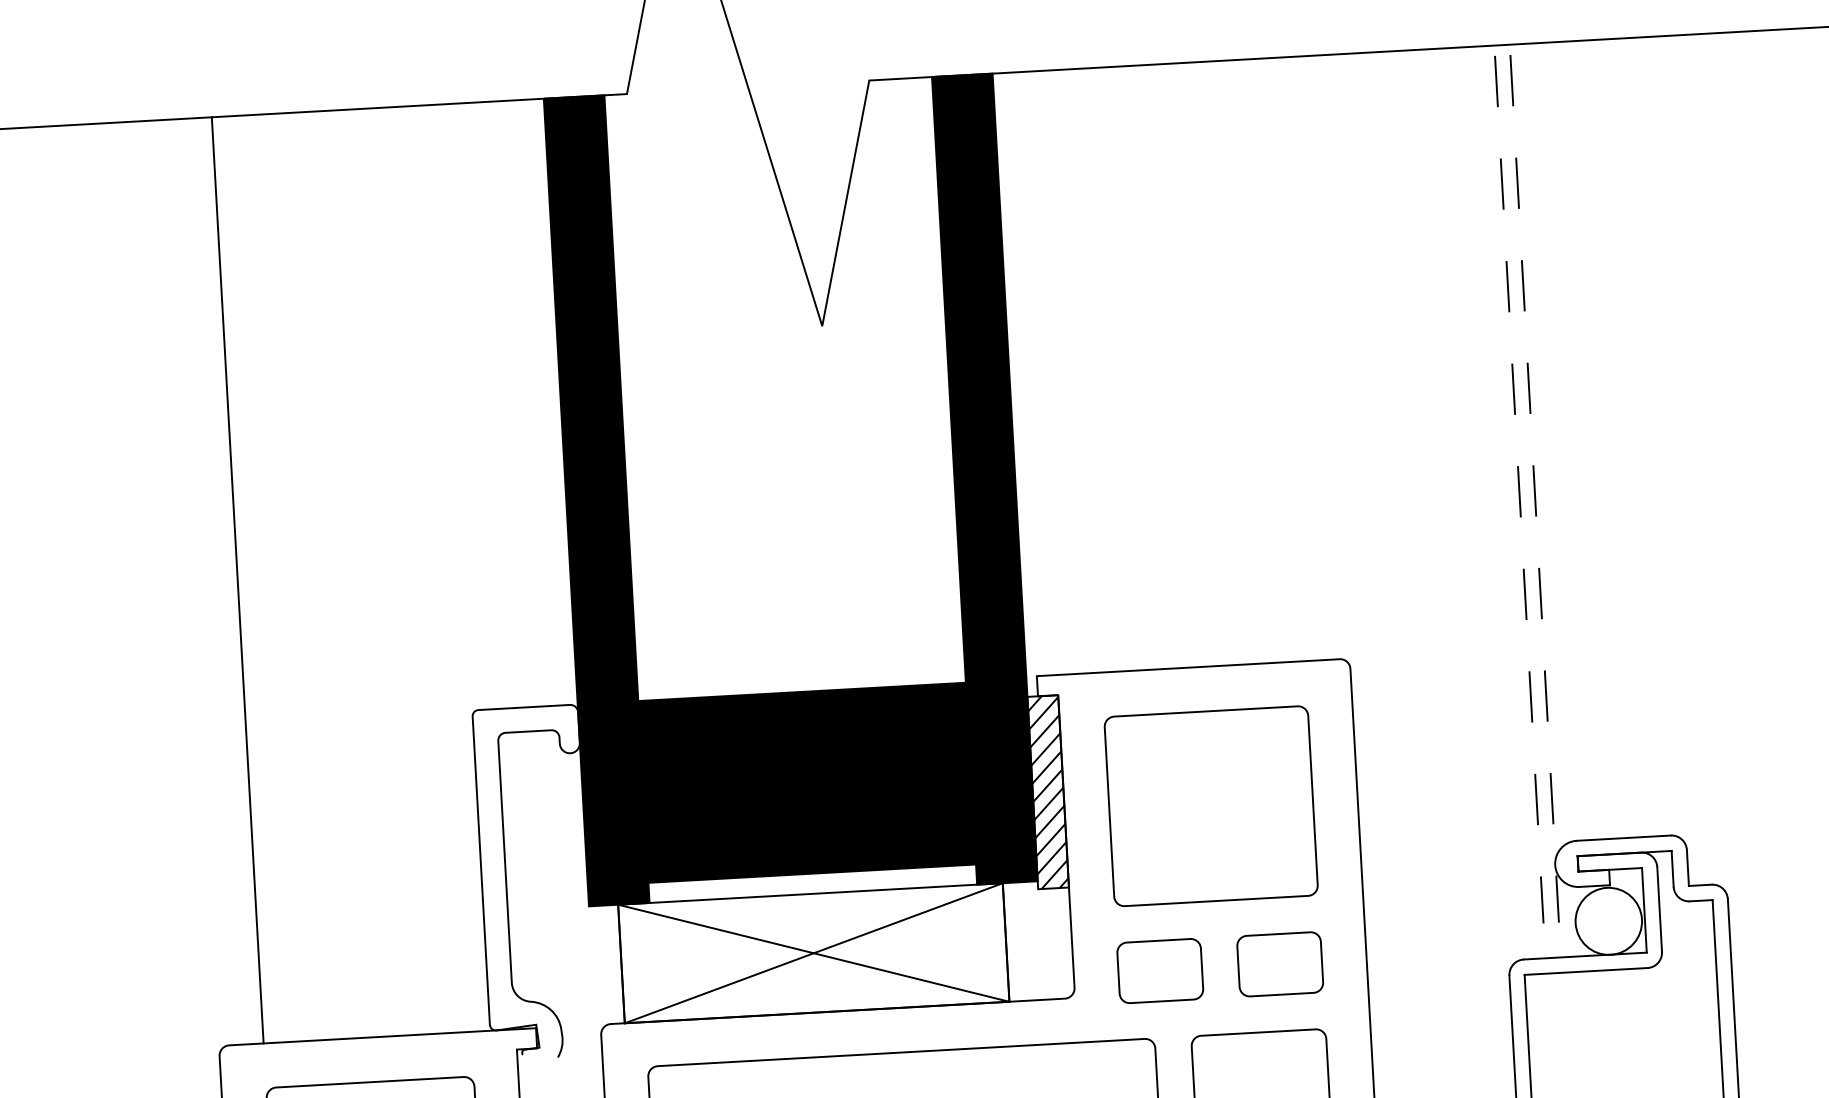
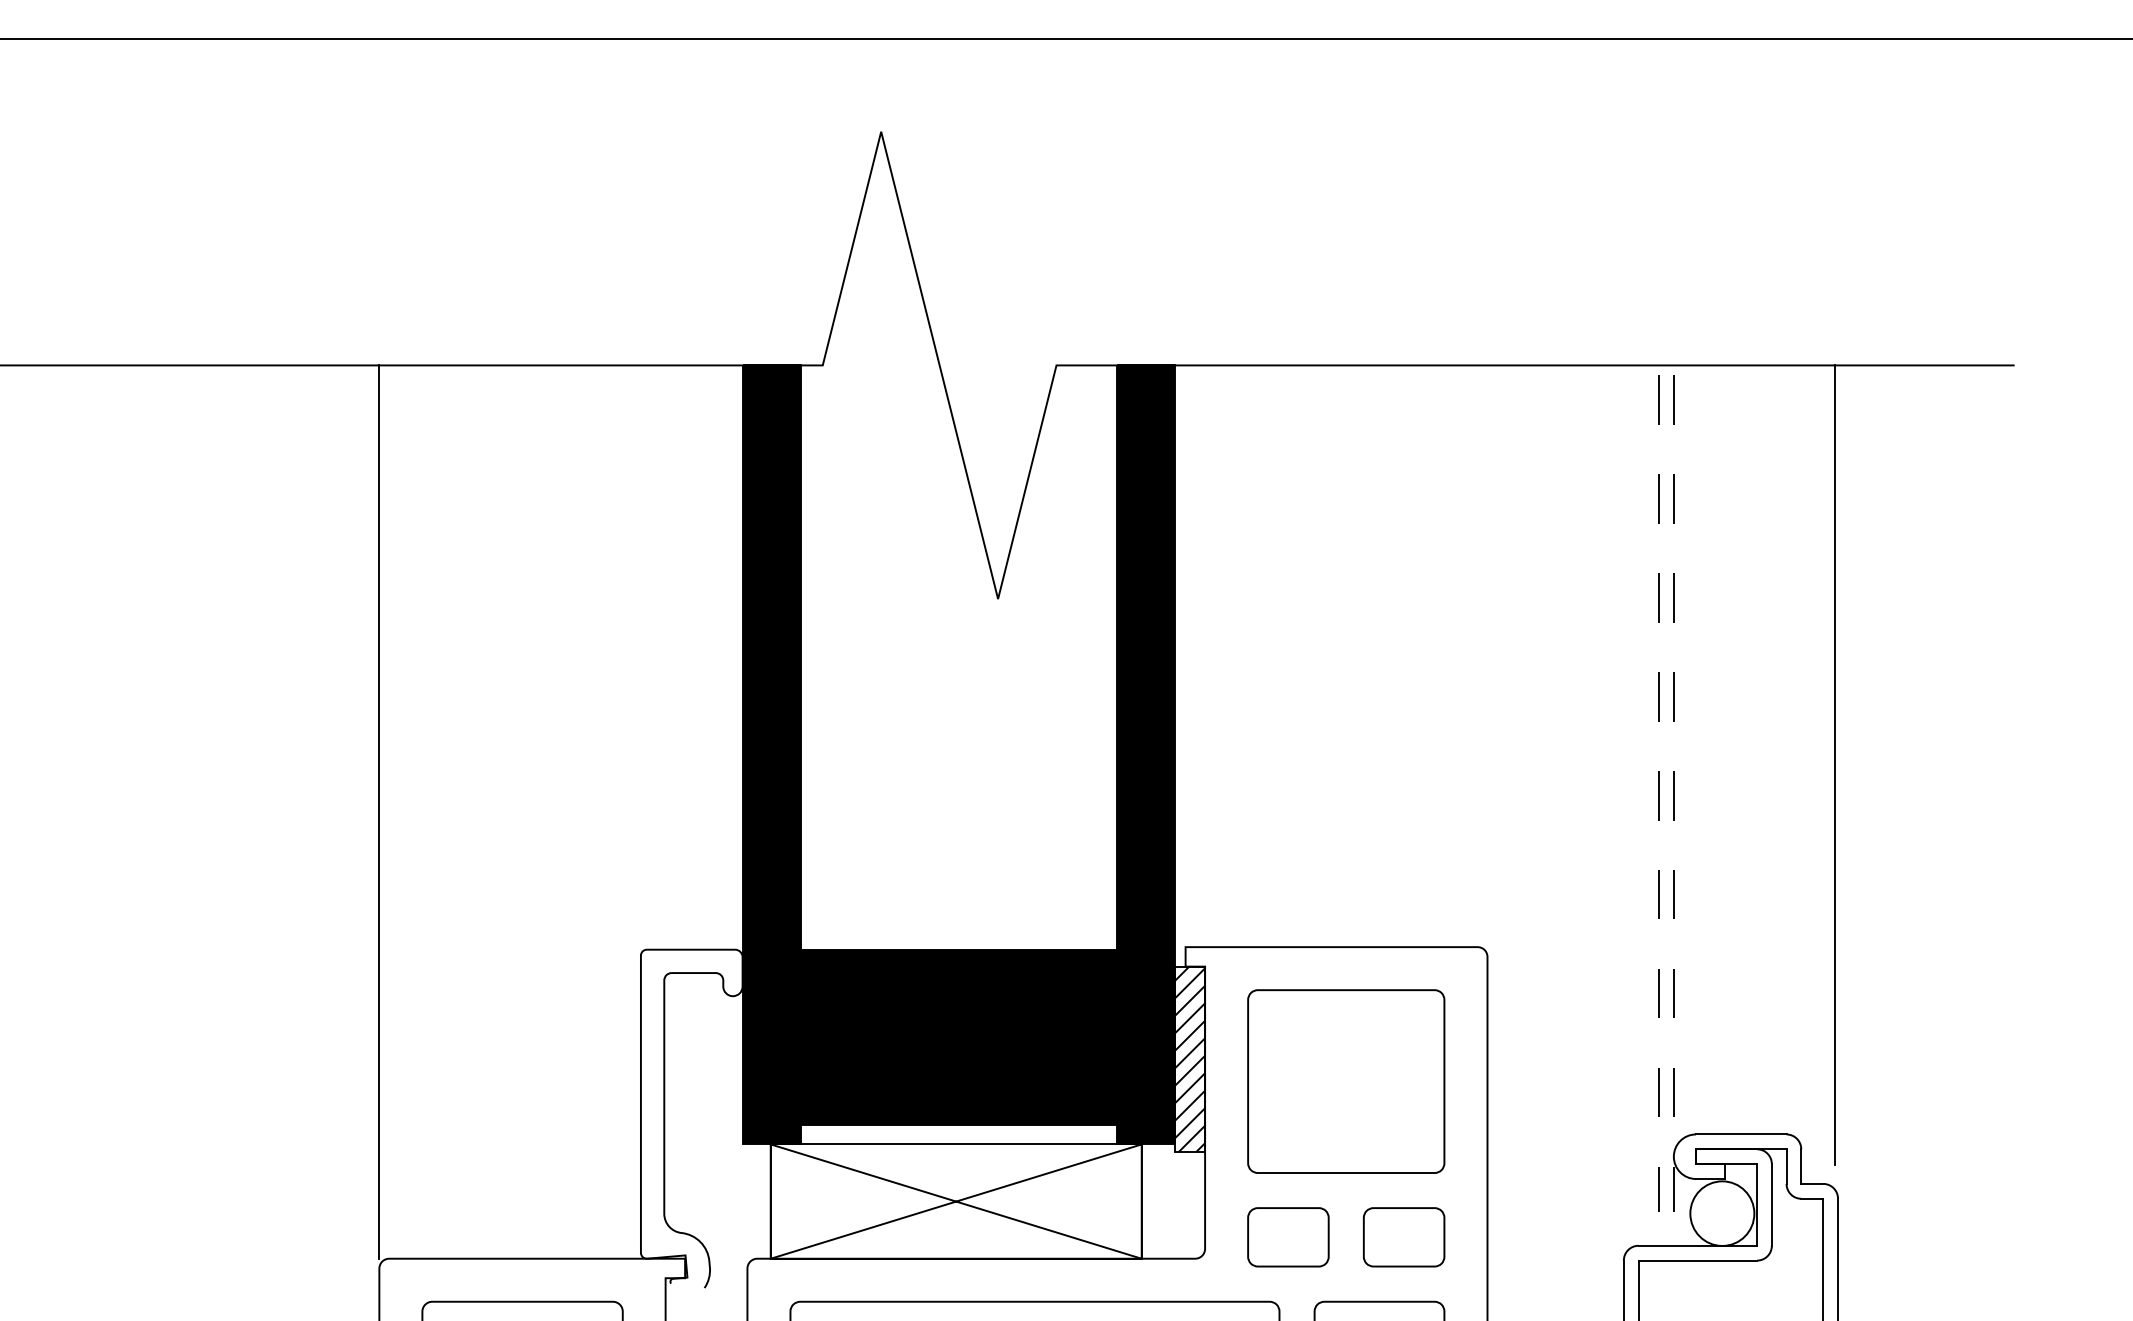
line: (1700, 450) -> (1835, 765), added
line: (237, 579) -> (379, 811), moved

